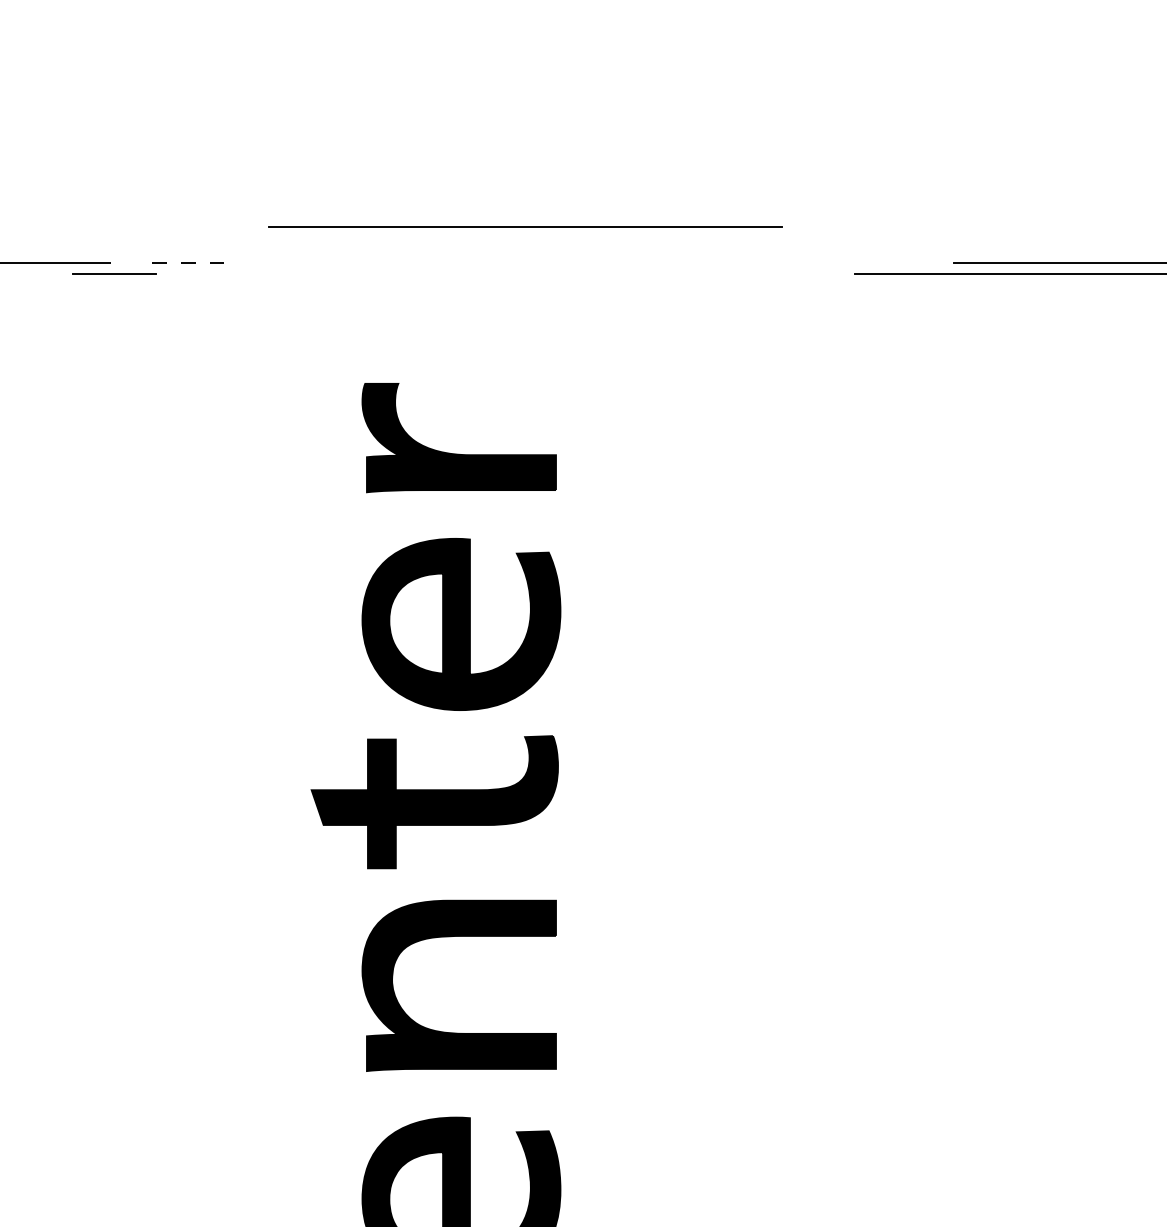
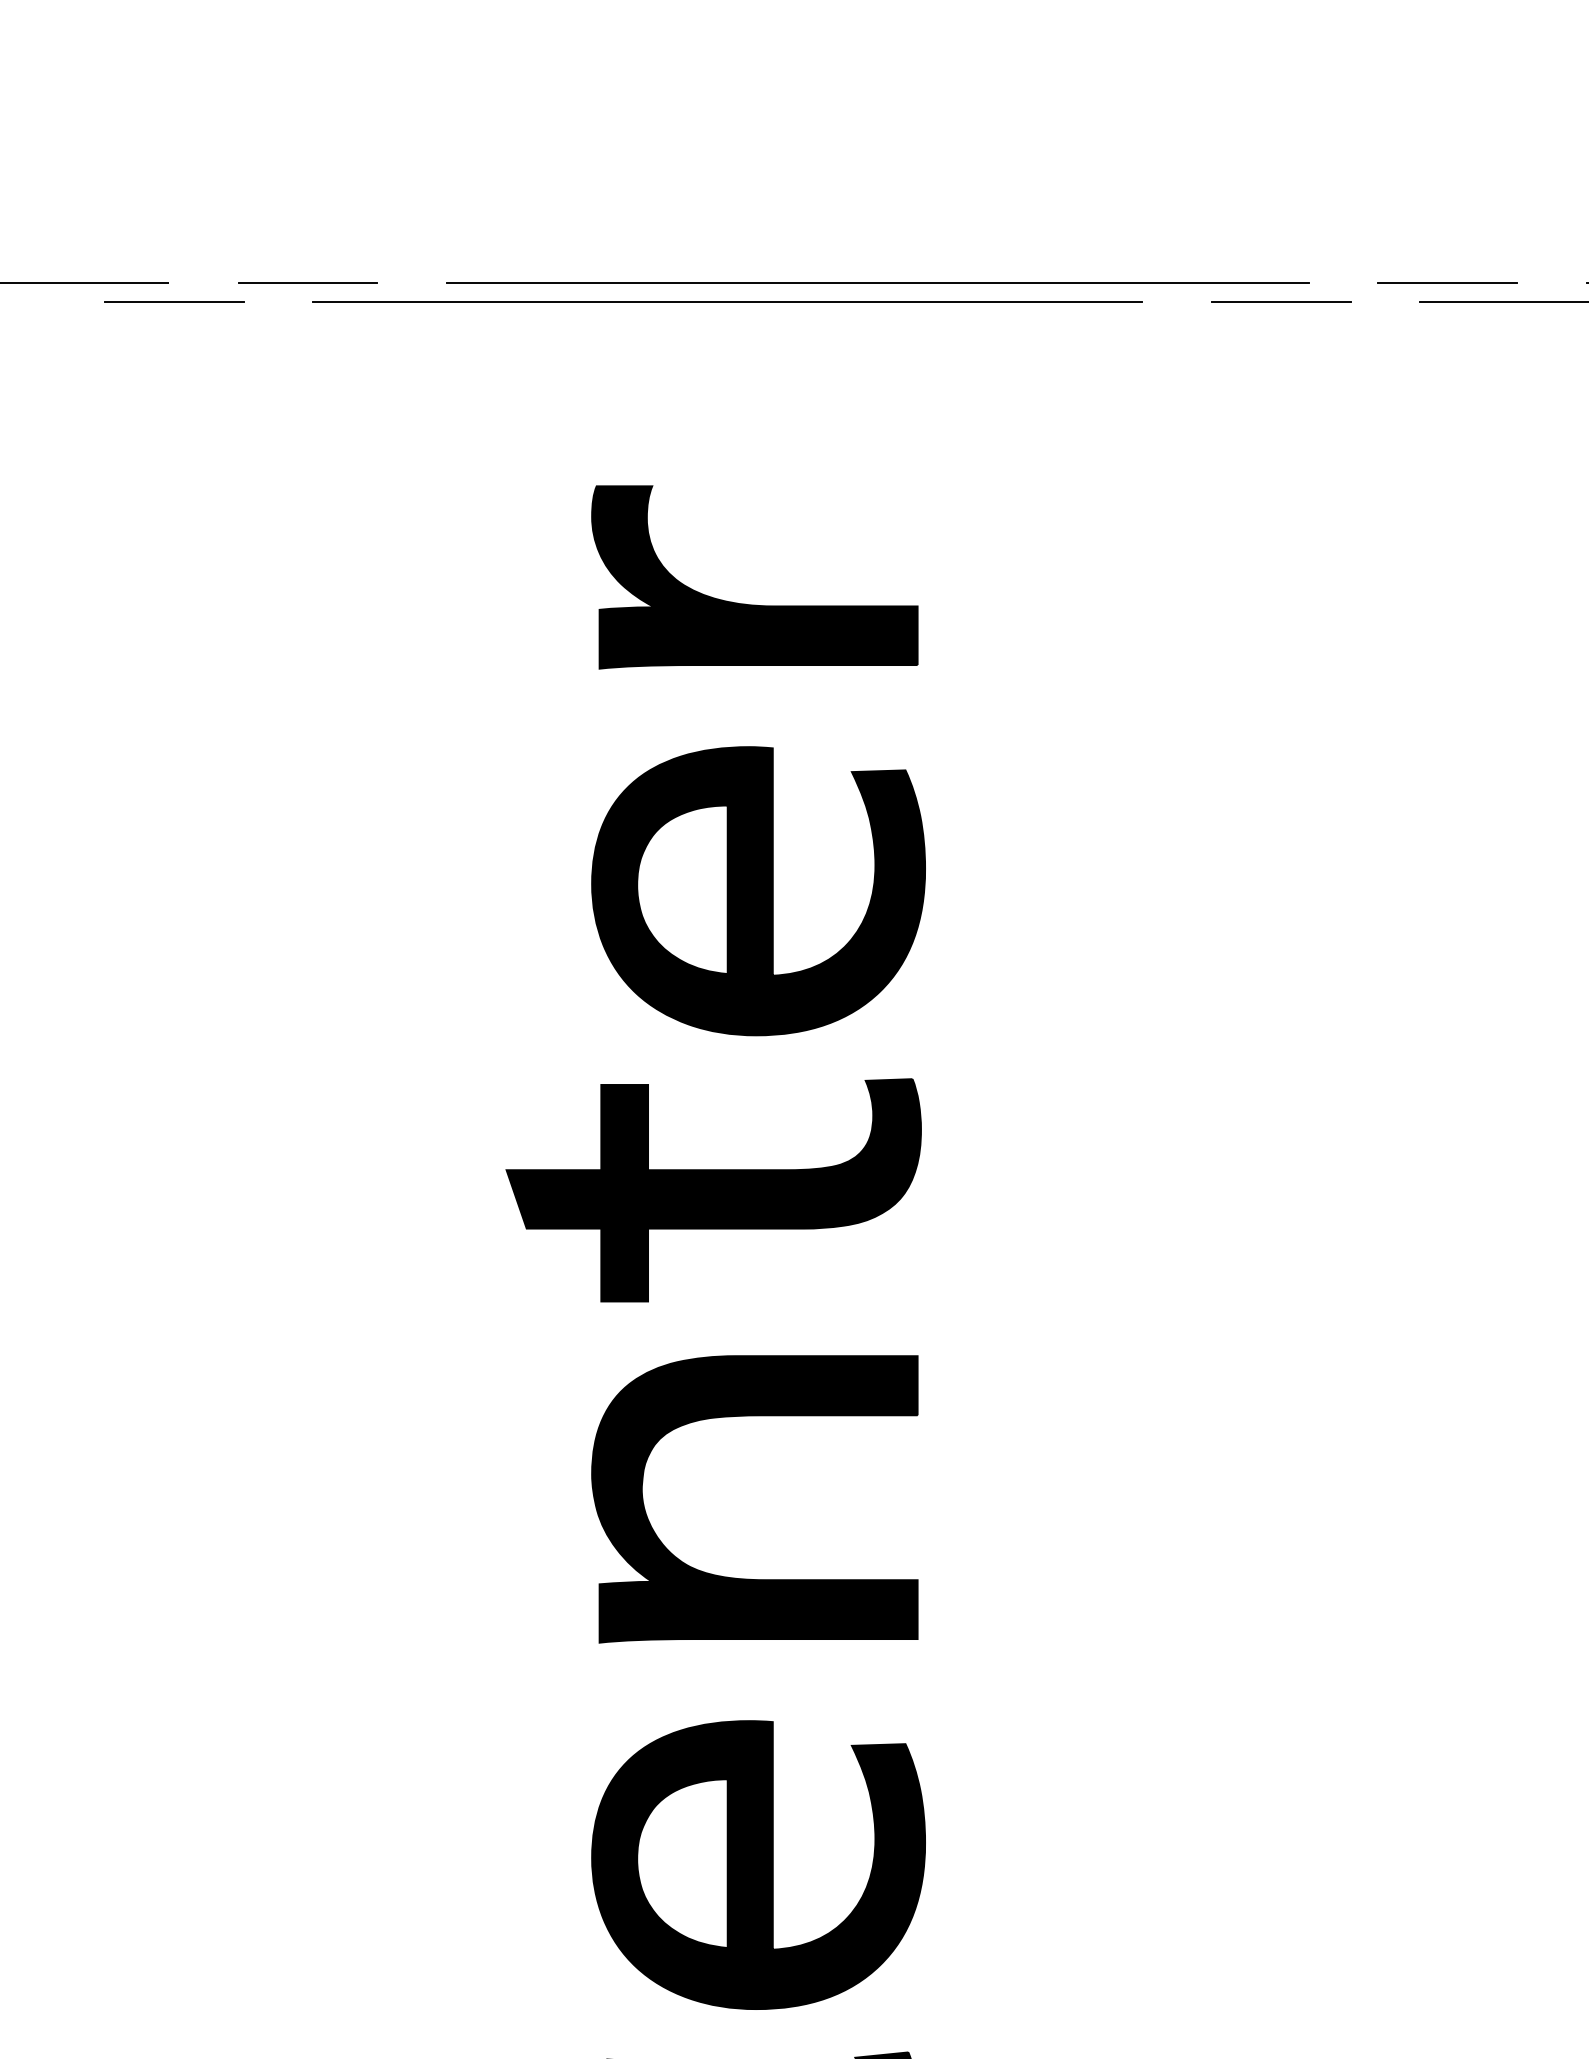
line: (525, 226) -> (878, 282), moved
line: (194, 262) -> (309, 282), dashed -> solid
line: (870, 262) -> (1446, 282), added
line: (442, 274) -> (726, 302), added
line: (771, 274) -> (1280, 302), added

